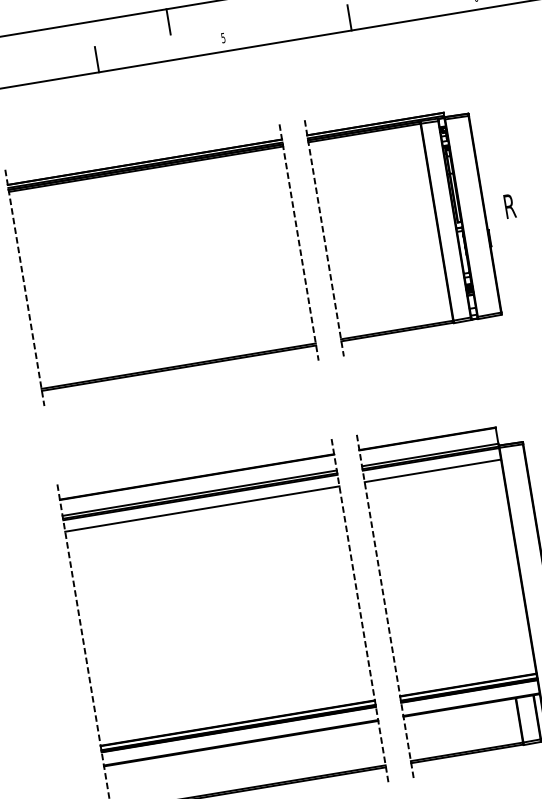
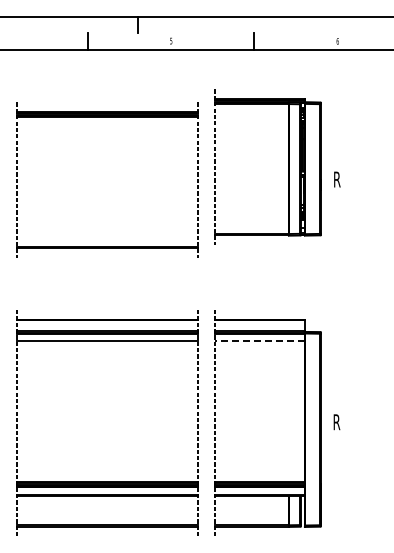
part: (435, 218) -> (288, 166), moved
line: (432, 471) -> (259, 341), solid -> dashed

